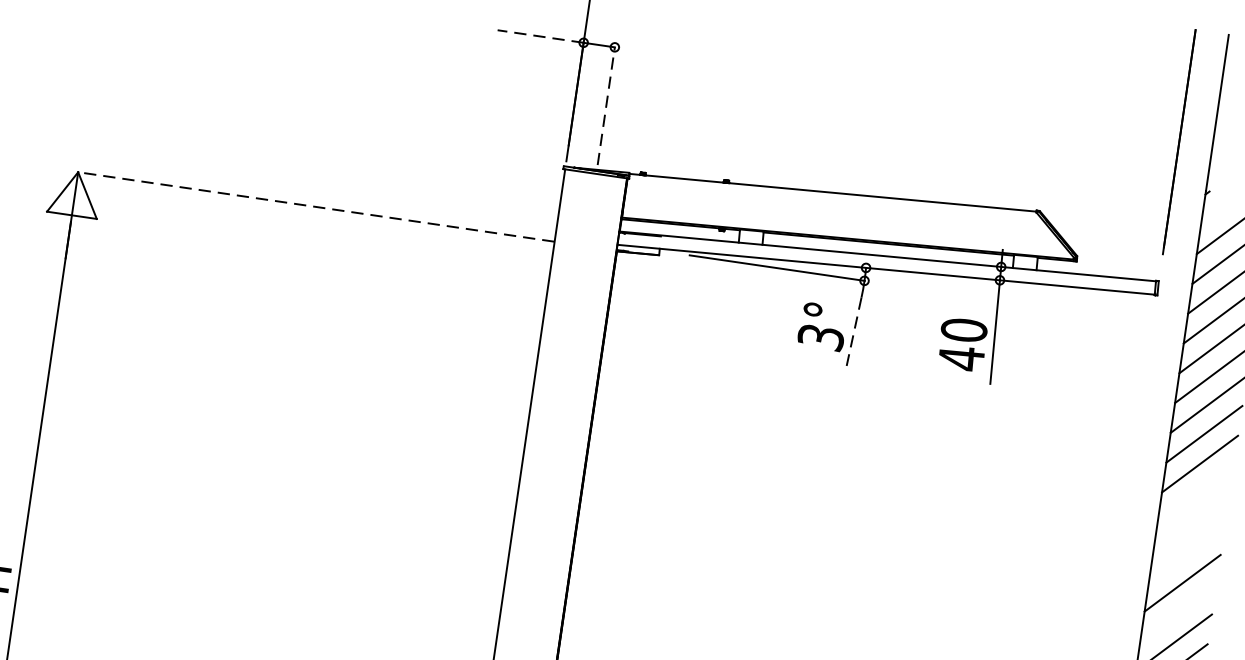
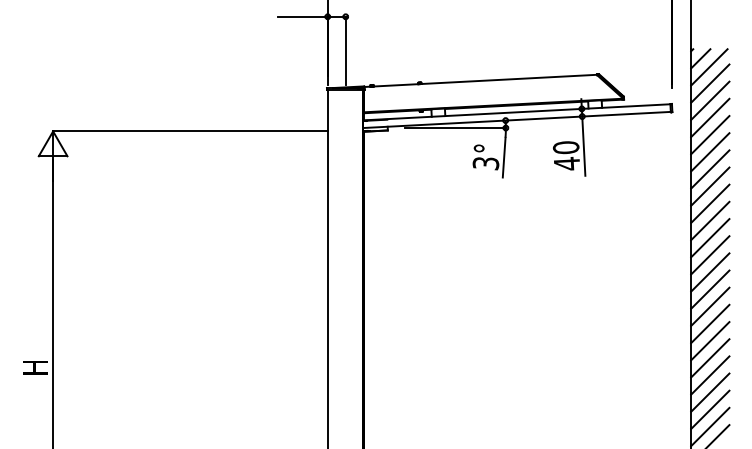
line: (539, 35) -> (302, 16), dashed -> solid
line: (605, 105) -> (345, 50), dashed -> solid
line: (314, 206) -> (189, 131), dashed -> solid
line: (1219, 209) -> (700, 58), added
line: (854, 331) -> (504, 157), dashed -> solid
line: (1196, 493) -> (710, 220), added
line: (1191, 524) -> (710, 238), added
line: (1187, 553) -> (710, 255), added
line: (1178, 612) -> (710, 289), added

